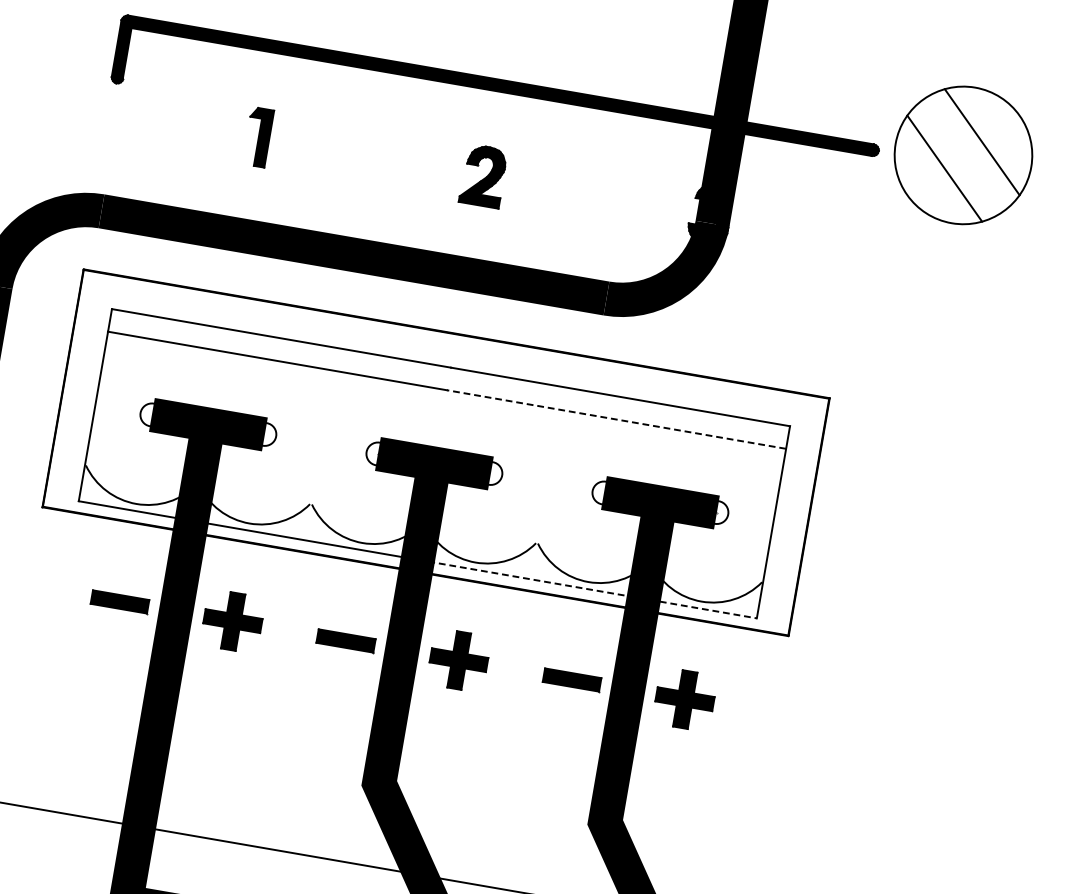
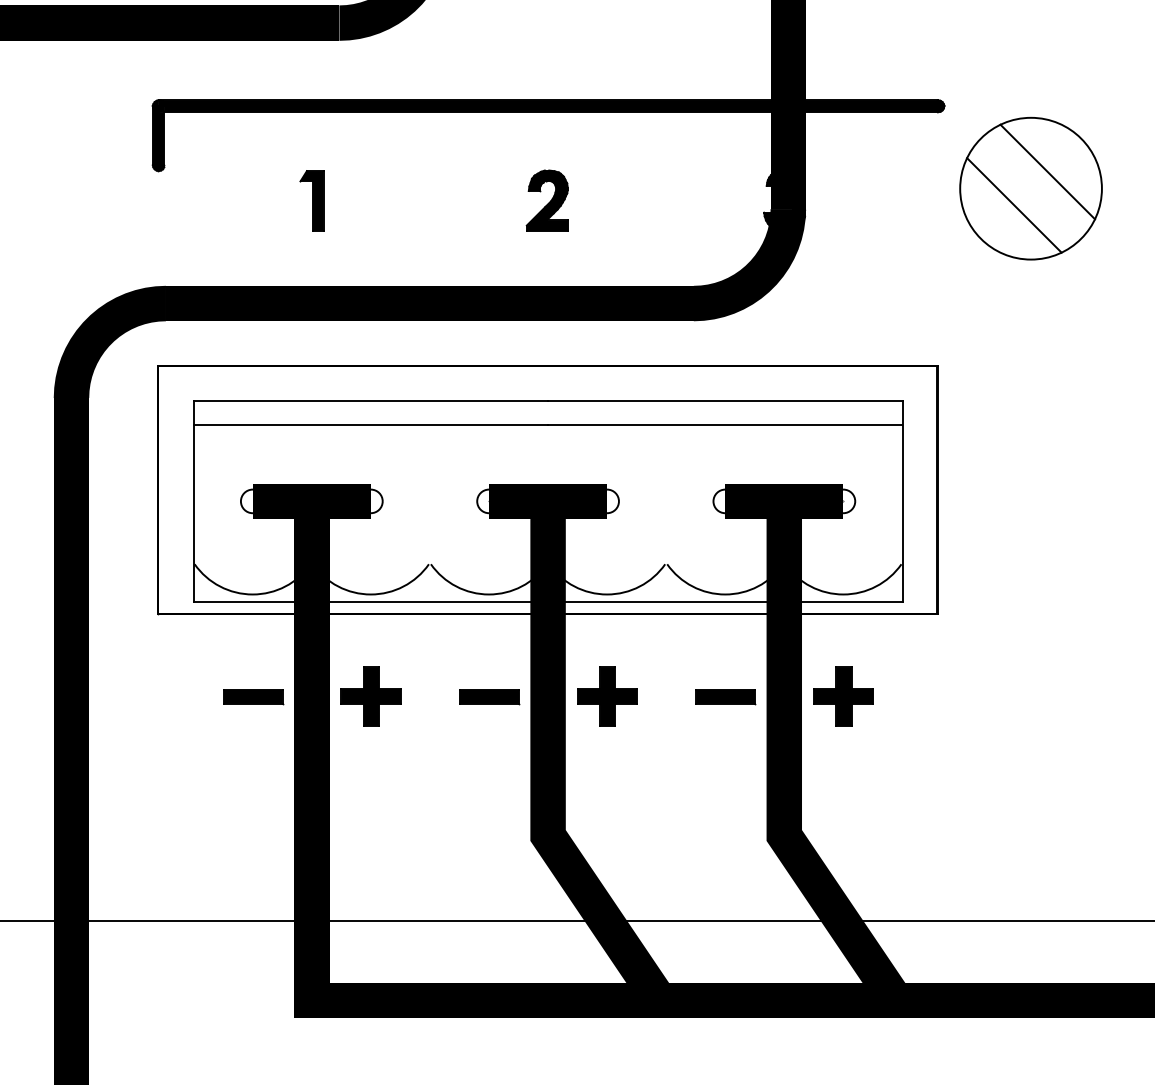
part: (962, 155) -> (1030, 188), moved
line: (615, 419) -> (724, 424), dashed -> solid
line: (587, 588) -> (725, 601), dashed -> solid

